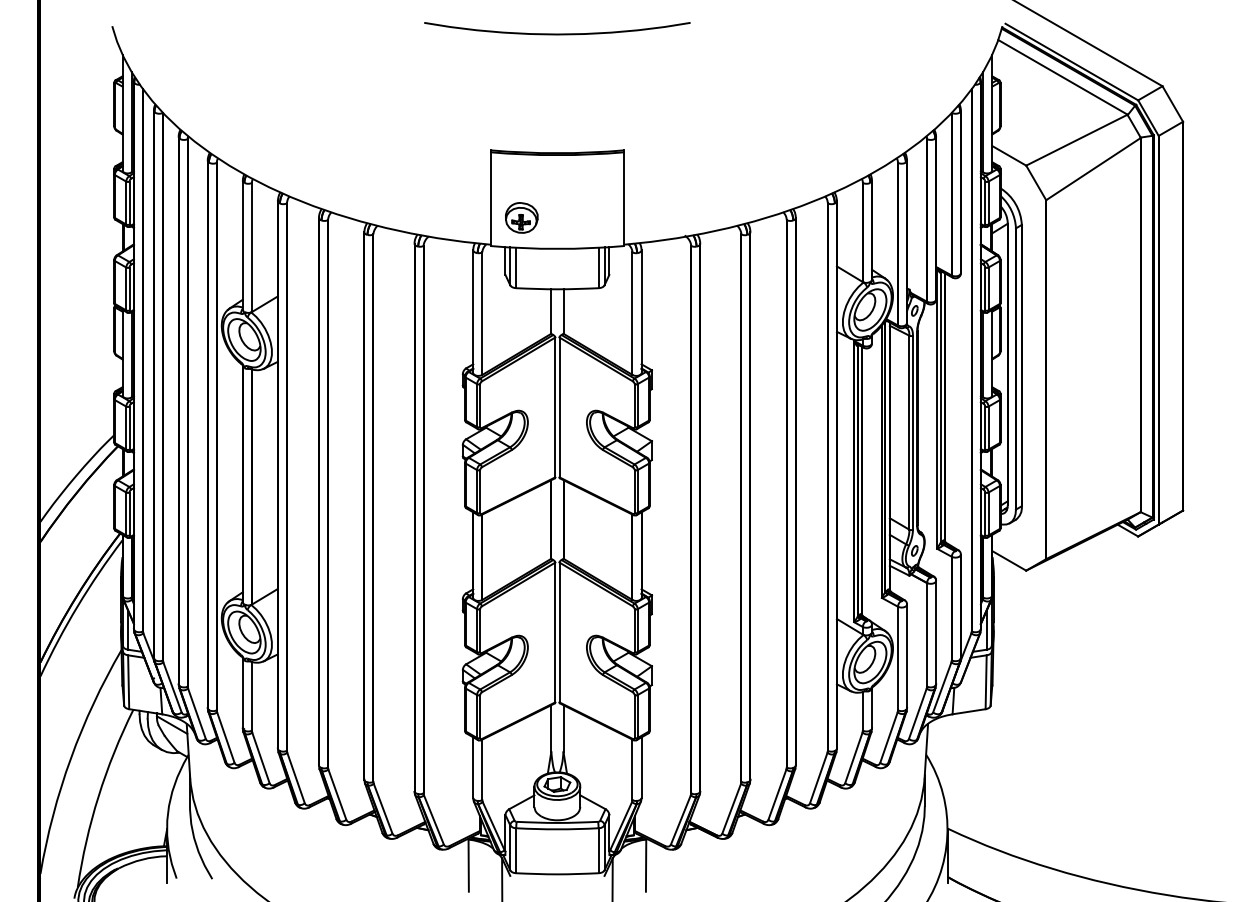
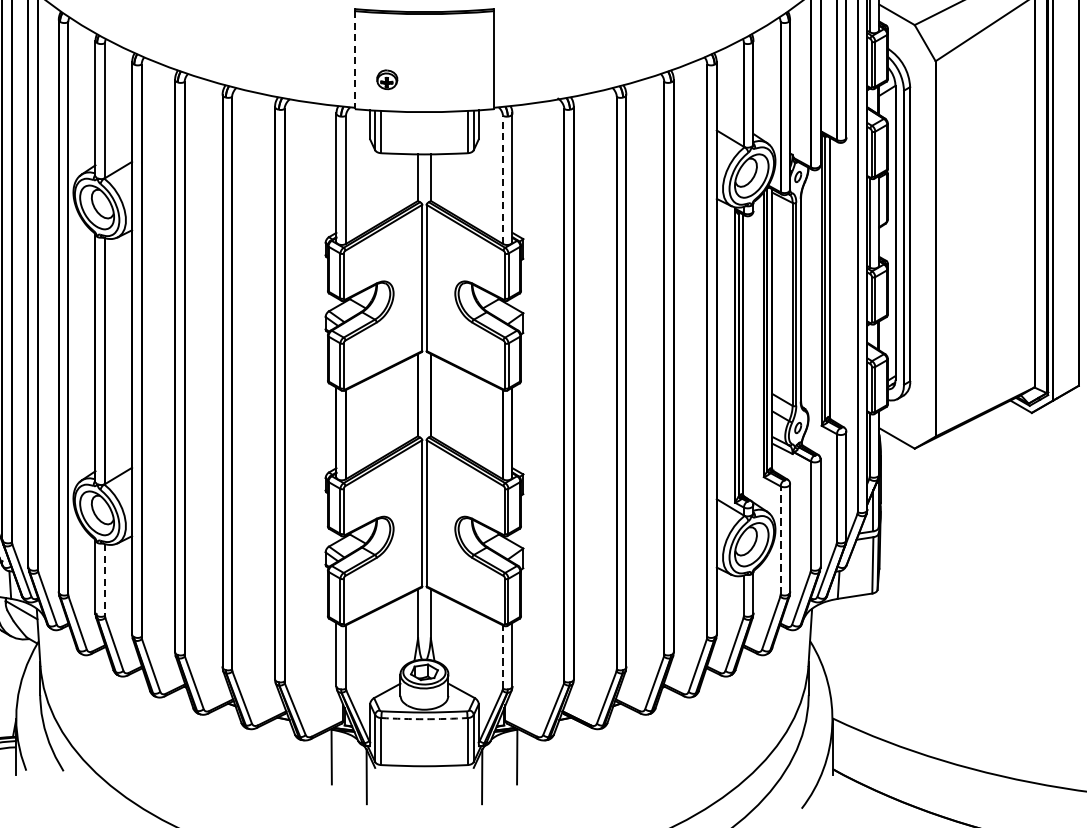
line: (490, 199) -> (354, 60), solid -> dashed
part: (521, 217) -> (386, 79), size x0.6
line: (632, 313) -> (502, 179), solid -> dashed
line: (897, 658) -> (780, 540), solid -> dashed
line: (251, 696) -> (104, 580), solid -> dashed
line: (632, 769) -> (502, 656), solid -> dashed
arc: (557, 829) -> (424, 719), solid -> dashed

